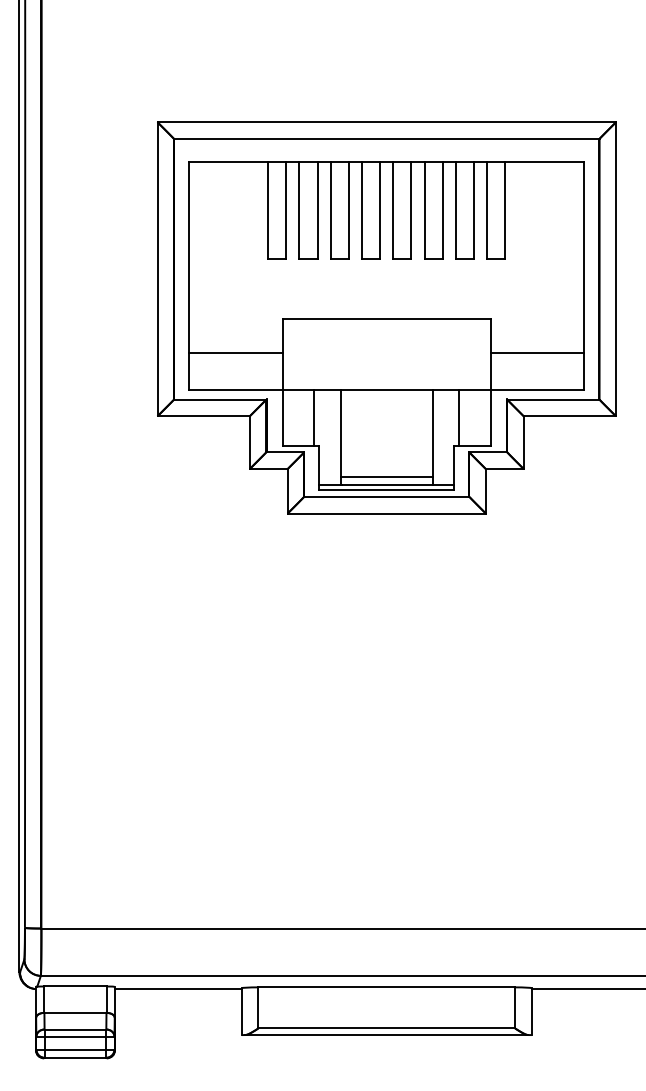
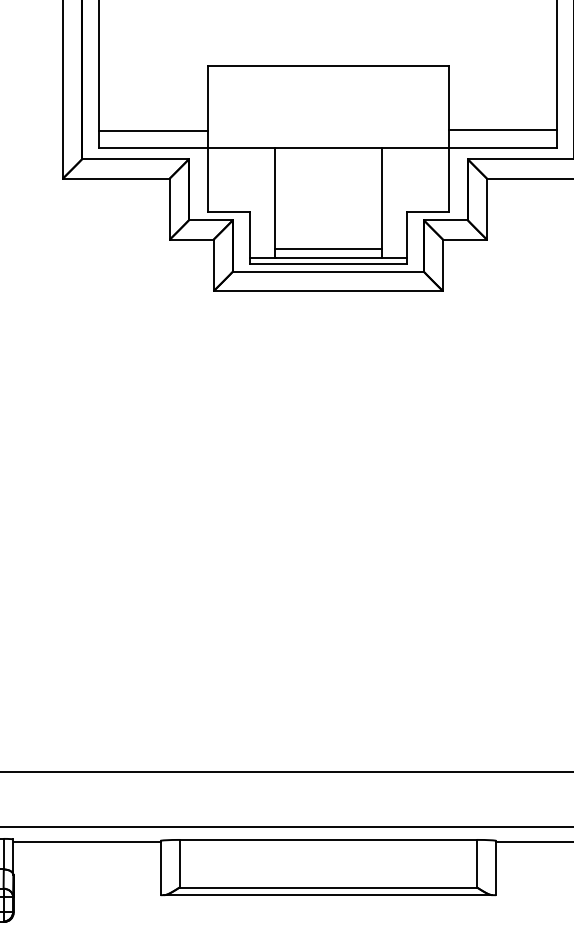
line: (236, 353) -> (154, 131), moved
line: (537, 353) -> (502, 130), moved
line: (314, 417) -> (244, 180), removed
line: (459, 417) -> (412, 180), removed

